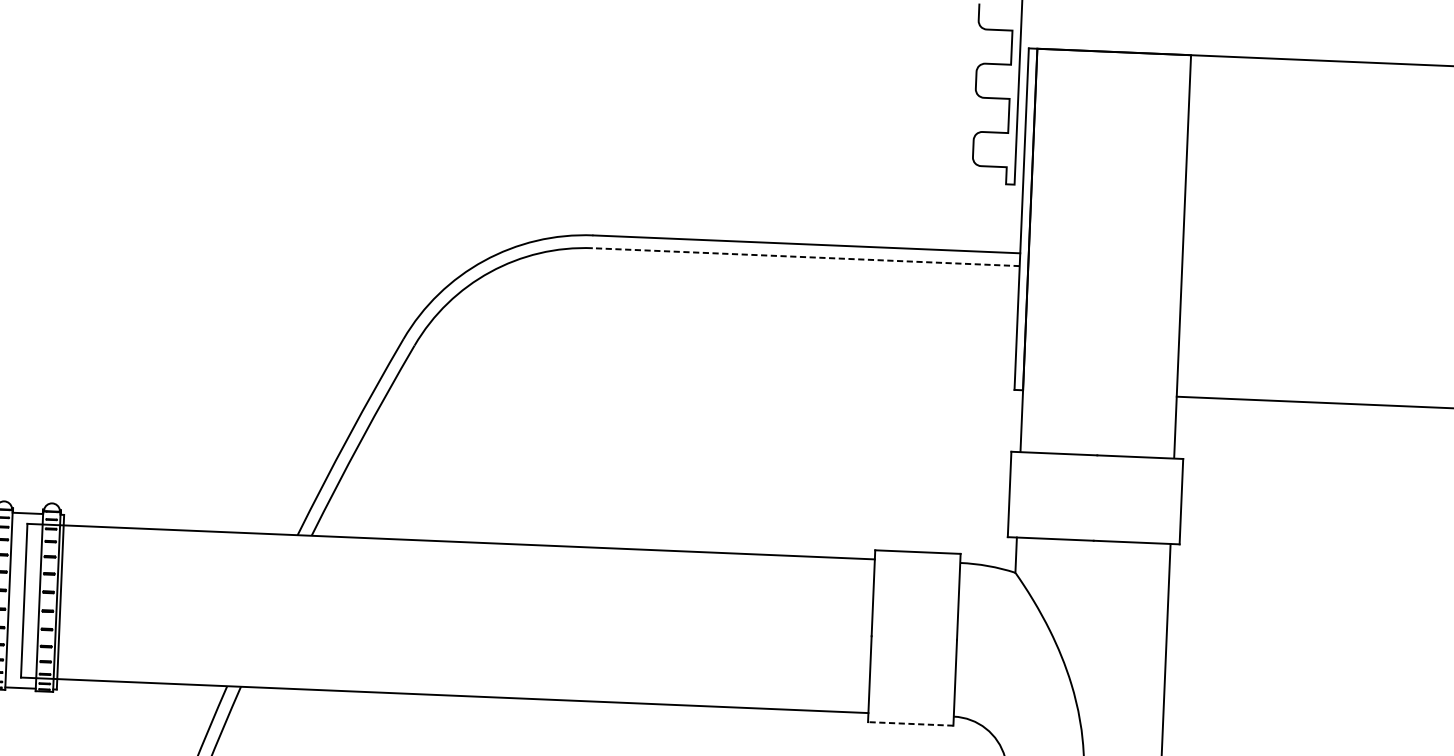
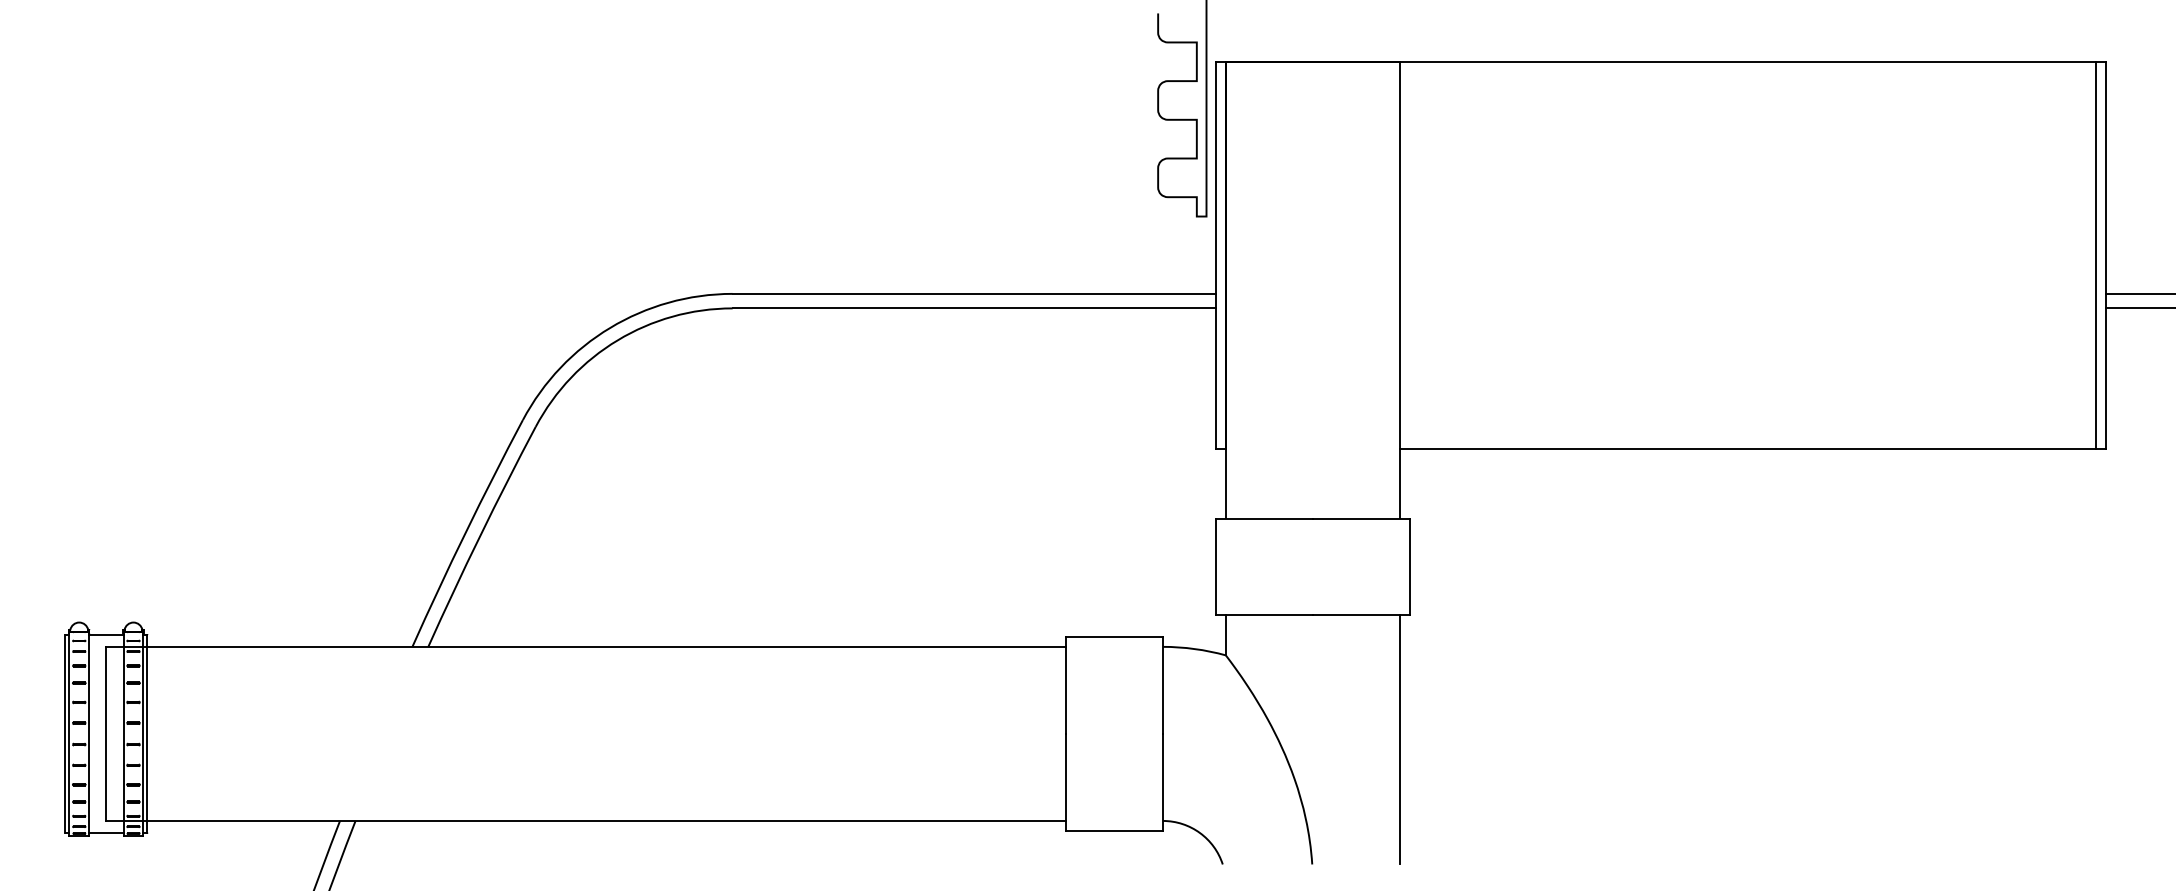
line: (806, 257) -> (974, 308), dashed -> solid
line: (910, 724) -> (1114, 831), dashed -> solid

